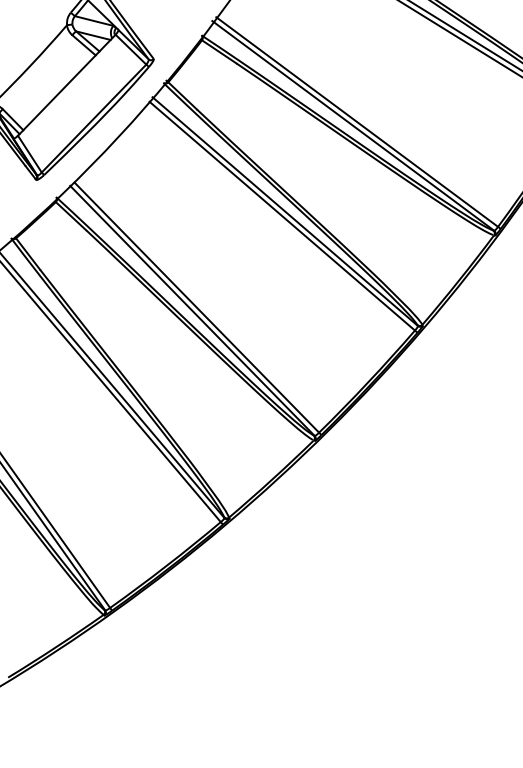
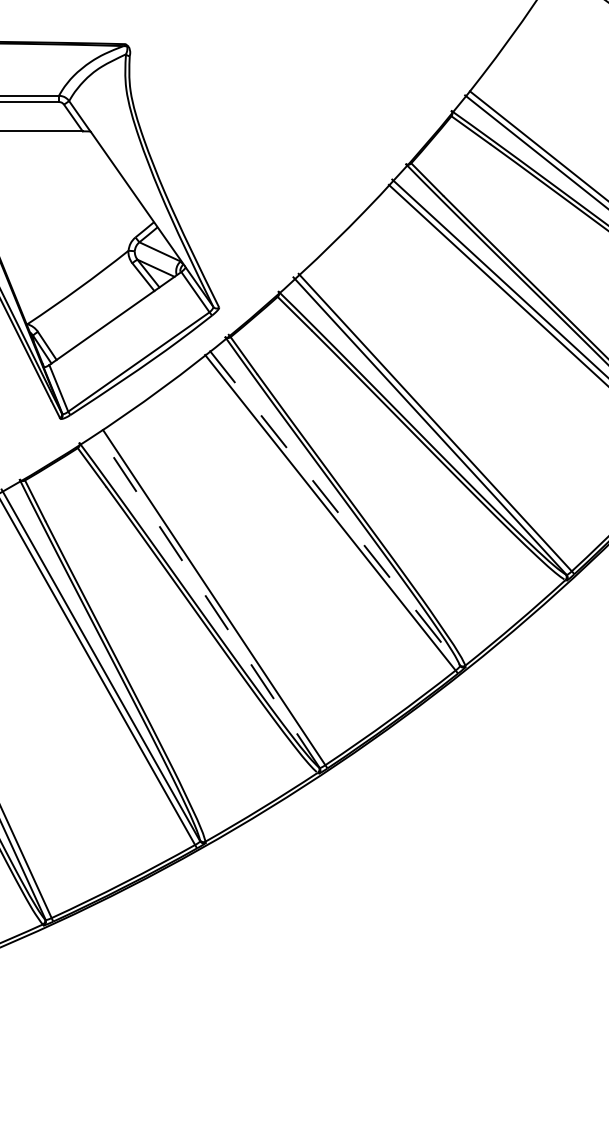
line: (285, 211) -> (335, 508), solid -> dashed
line: (192, 311) -> (208, 600), solid -> dashed

